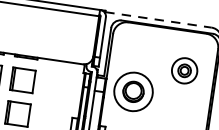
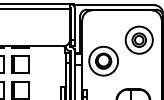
line: (158, 20) -> (114, 5), dashed -> solid
part: (183, 69) -> (138, 39), size x1.43

